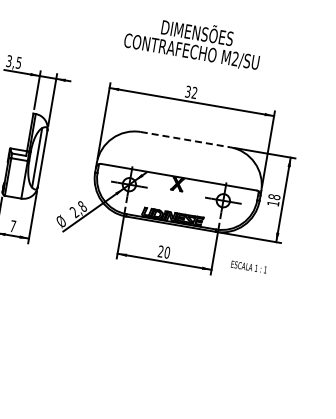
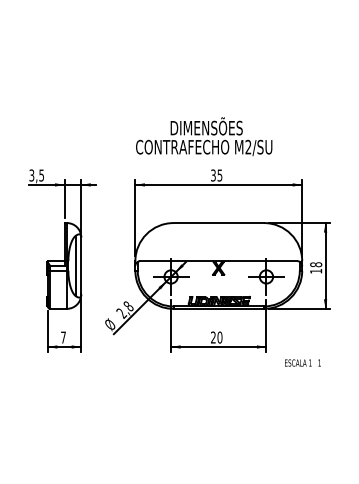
text: (193, 41) -> (204, 136), moved
text: (194, 92) -> (219, 175), 32 -> 35
line: (186, 140) -> (219, 223), dashed -> solid
text: (248, 266) -> (302, 362), moved

